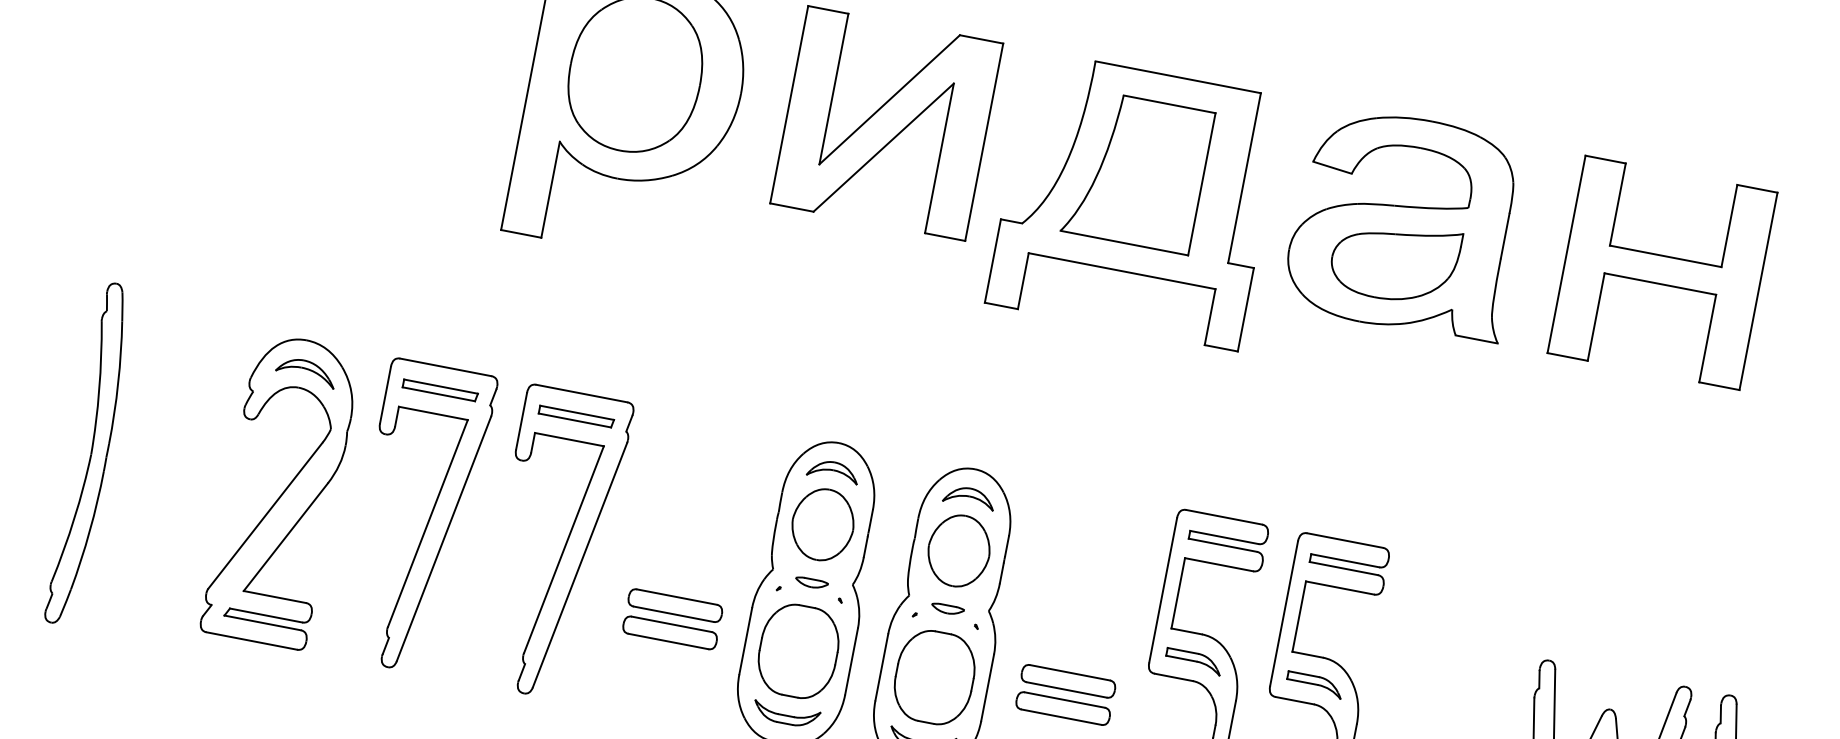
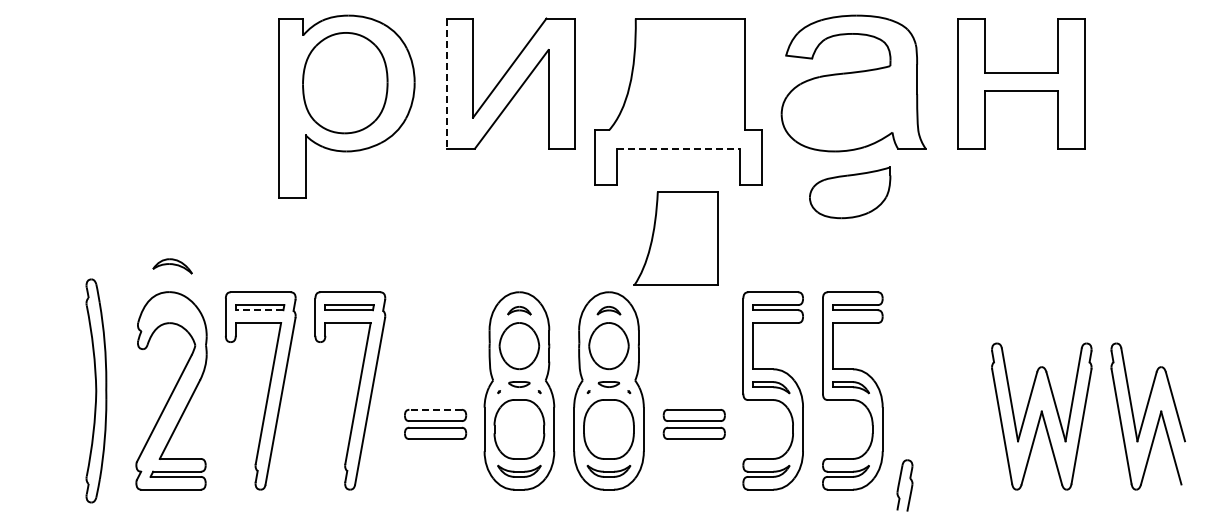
line: (789, 104) -> (446, 83), solid -> dashed
part: (1136, 171) -> (675, 238), moved
part: (1395, 260) -> (850, 192), moved
line: (1122, 271) -> (678, 148), solid -> dashed
part: (305, 372) -> (172, 266), moved
line: (438, 394) -> (259, 310), solid -> dashed
part: (91, 453) -> (96, 390), moved
part: (833, 470) -> (519, 310), size x0.7
part: (968, 496) -> (608, 310), size x0.7
line: (677, 596) -> (435, 409), solid -> dashed

